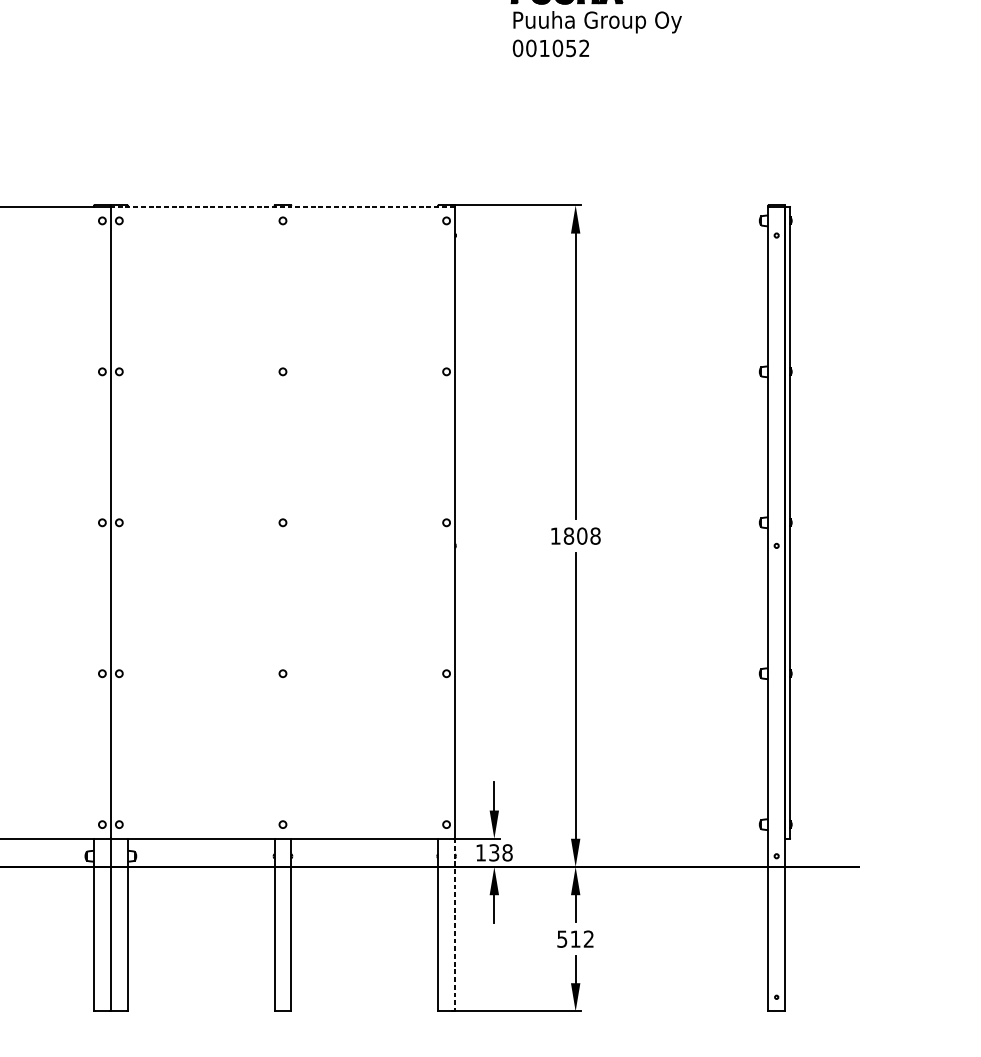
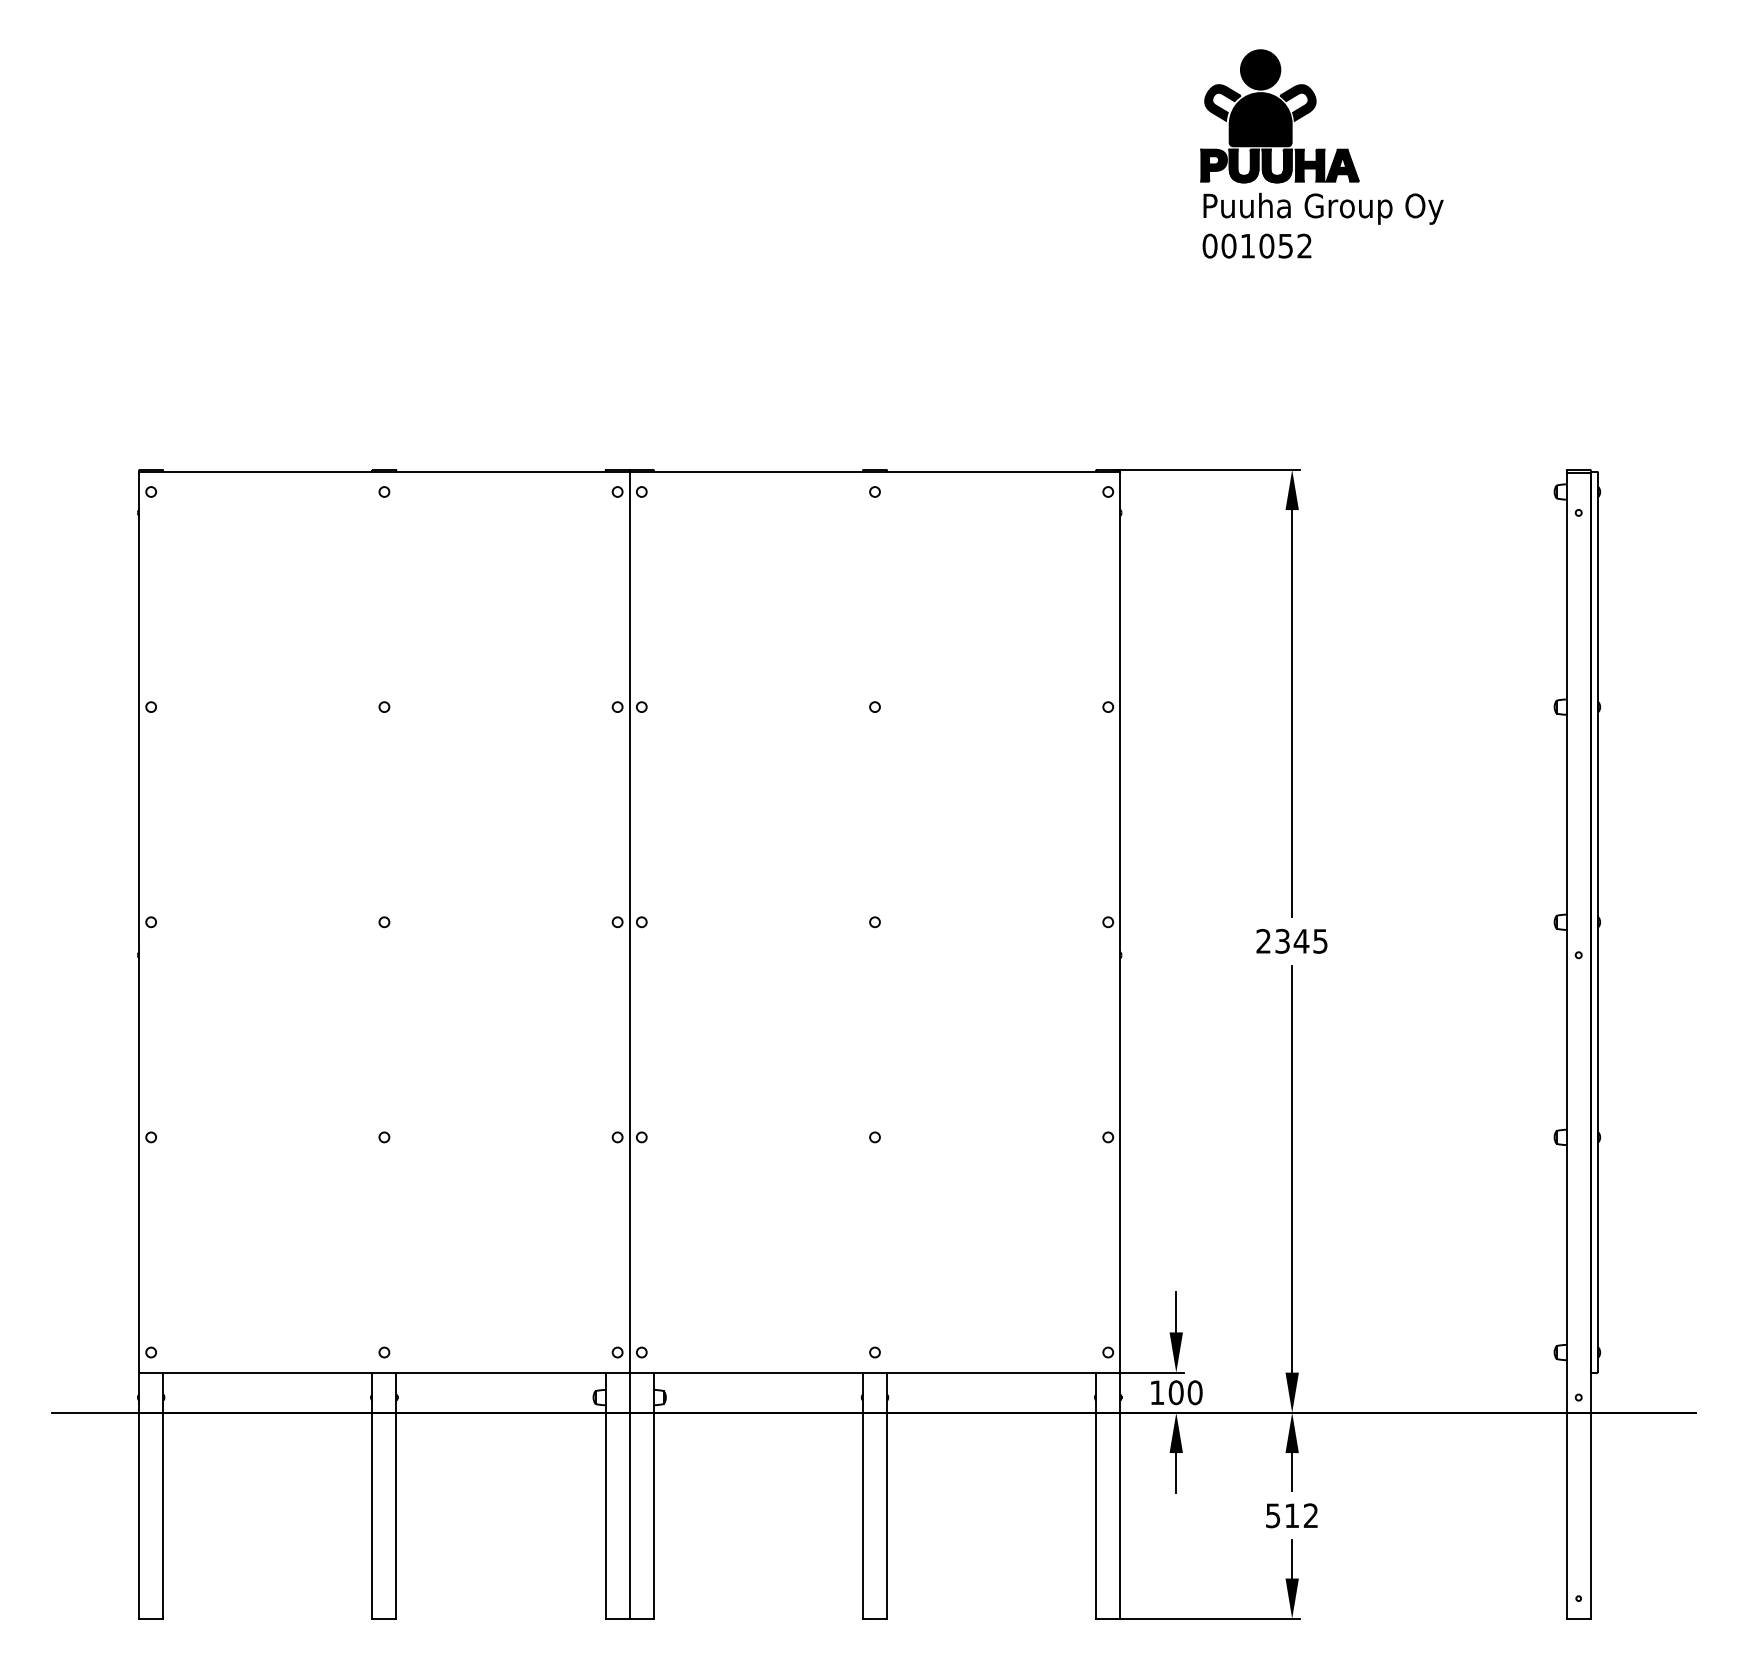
line: (282, 206) -> (874, 471), dashed -> solid
text: (575, 535) -> (1291, 940), 1808 -> 2345
text: (500, 852) -> (1185, 1392), 138 -> 100
line: (455, 924) -> (1120, 1495), dashed -> solid

